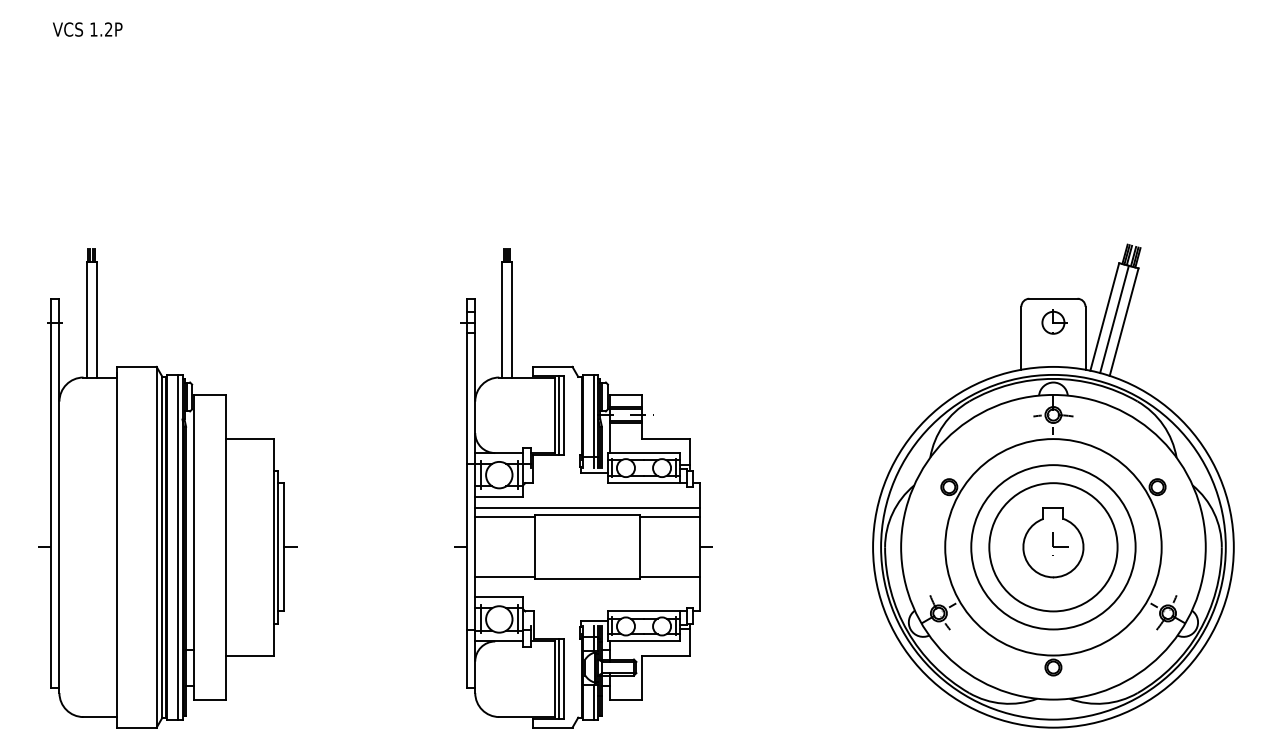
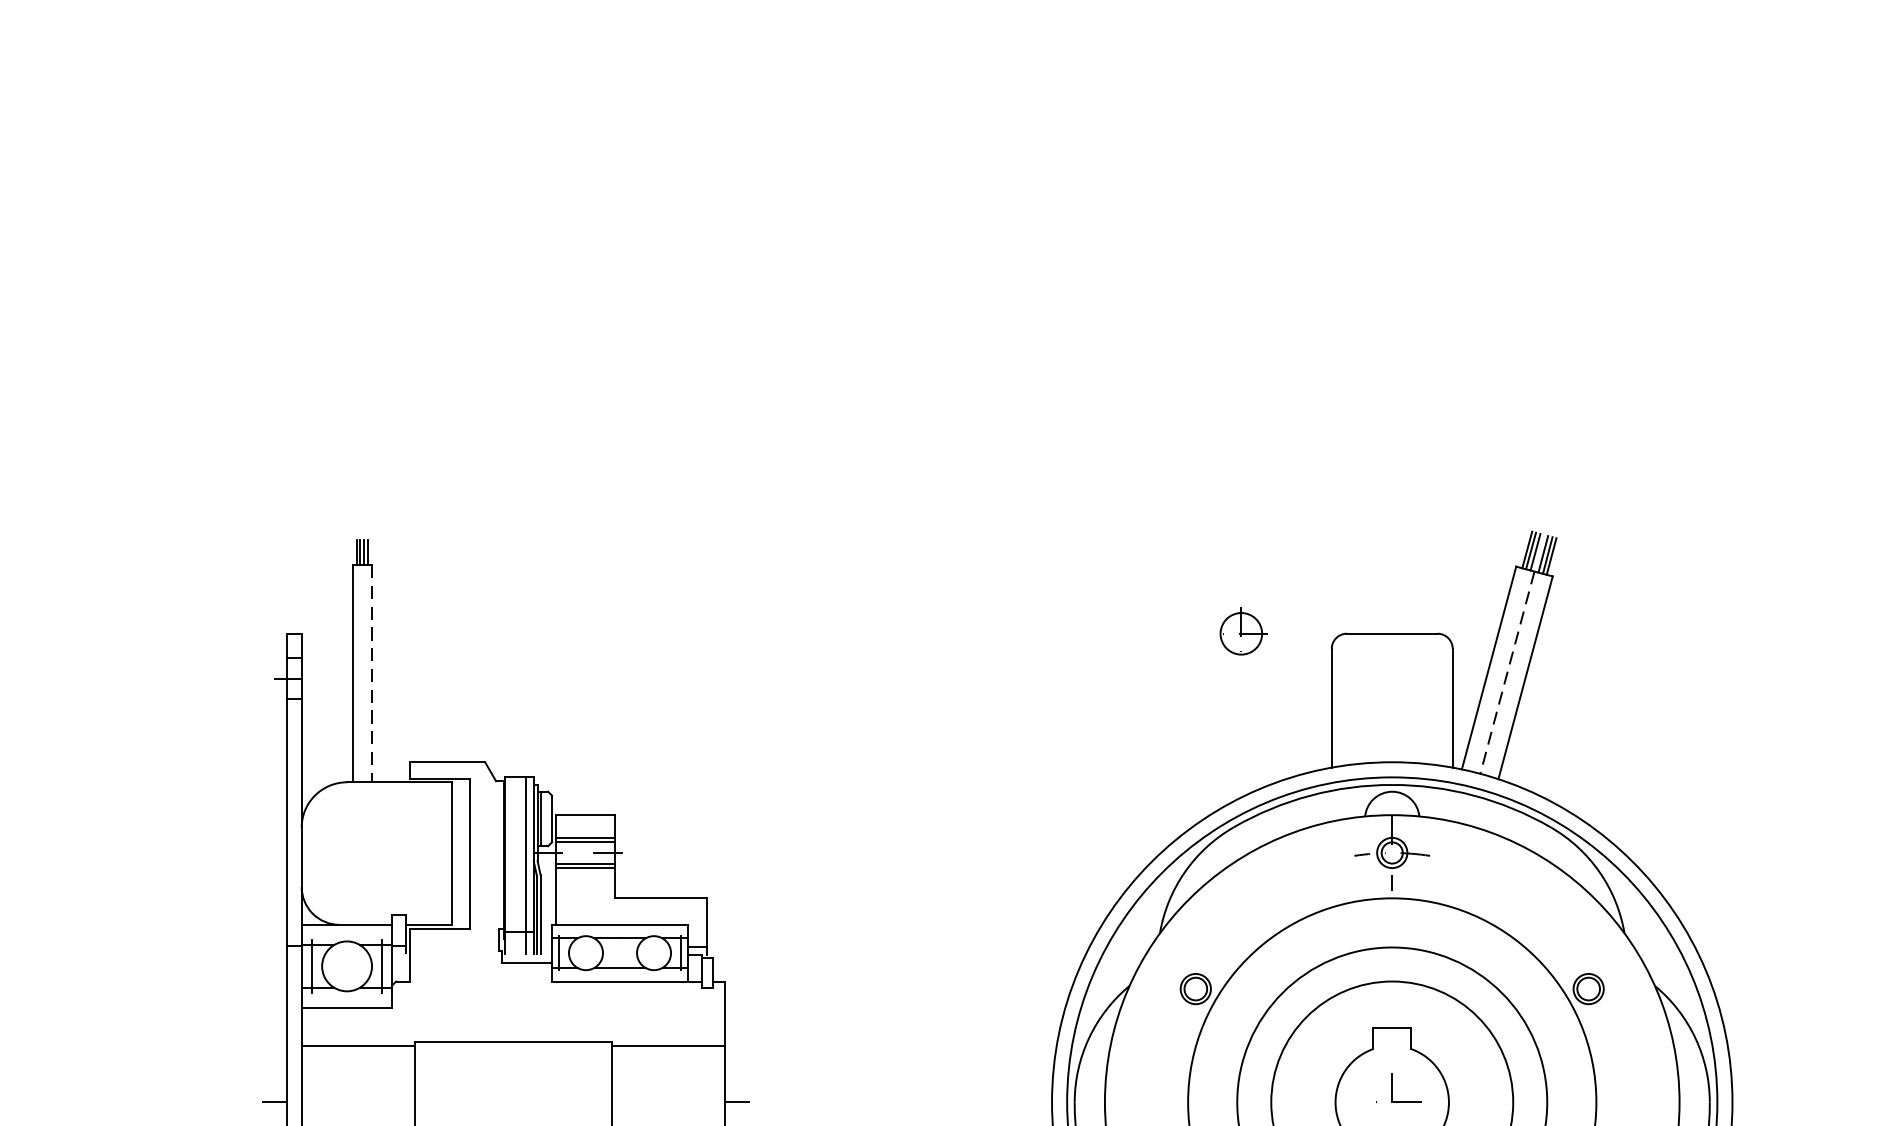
line: (512, 319) -> (371, 672), solid -> dashed
line: (1114, 319) -> (1507, 672), solid -> dashed
part: (1054, 321) -> (1243, 631), moved
line: (559, 415) -> (460, 853), removed
line: (587, 508) -> (513, 1029), removed

